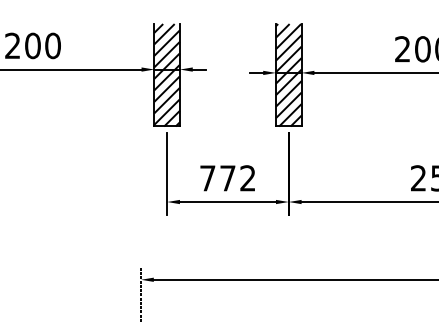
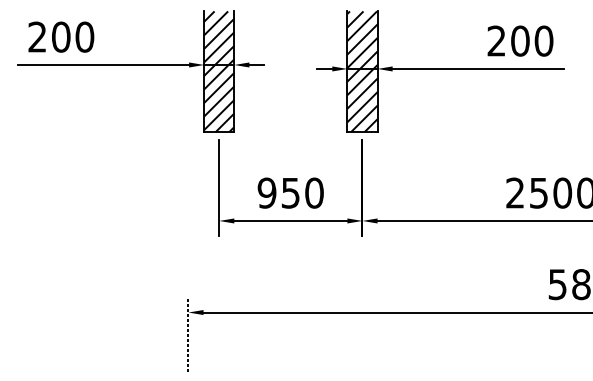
text: (227, 177) -> (290, 192), 772 -> 950

